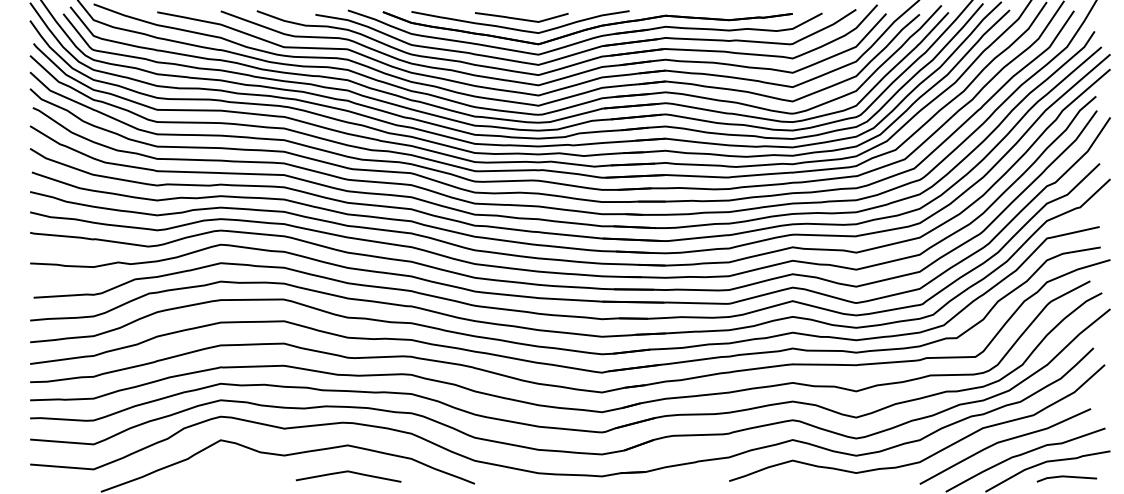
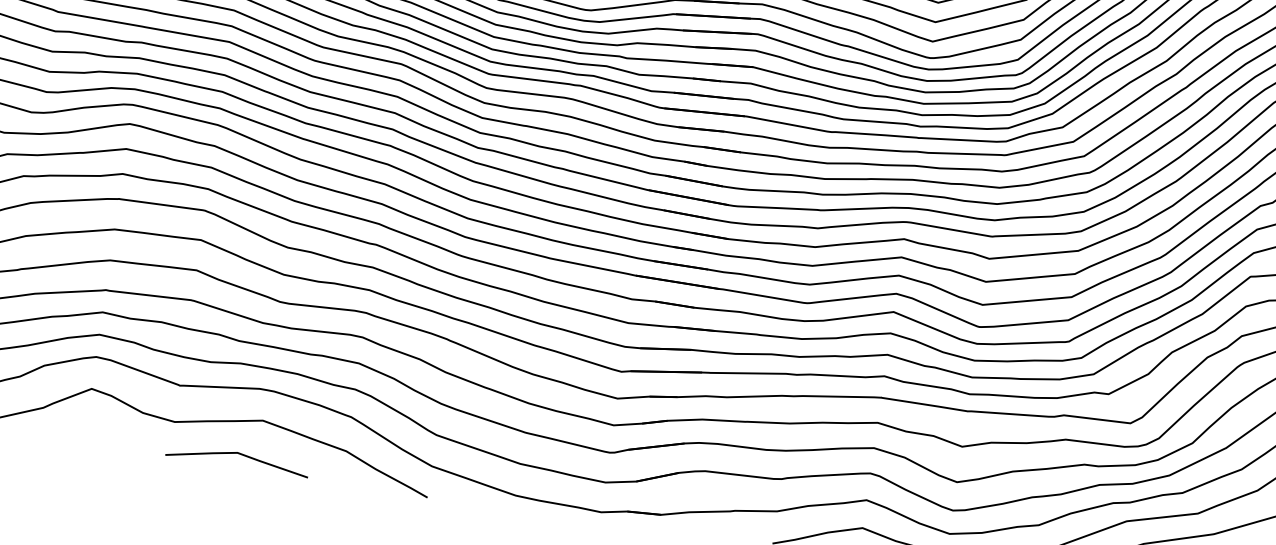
line: (348, 472) -> (238, 454), moved

